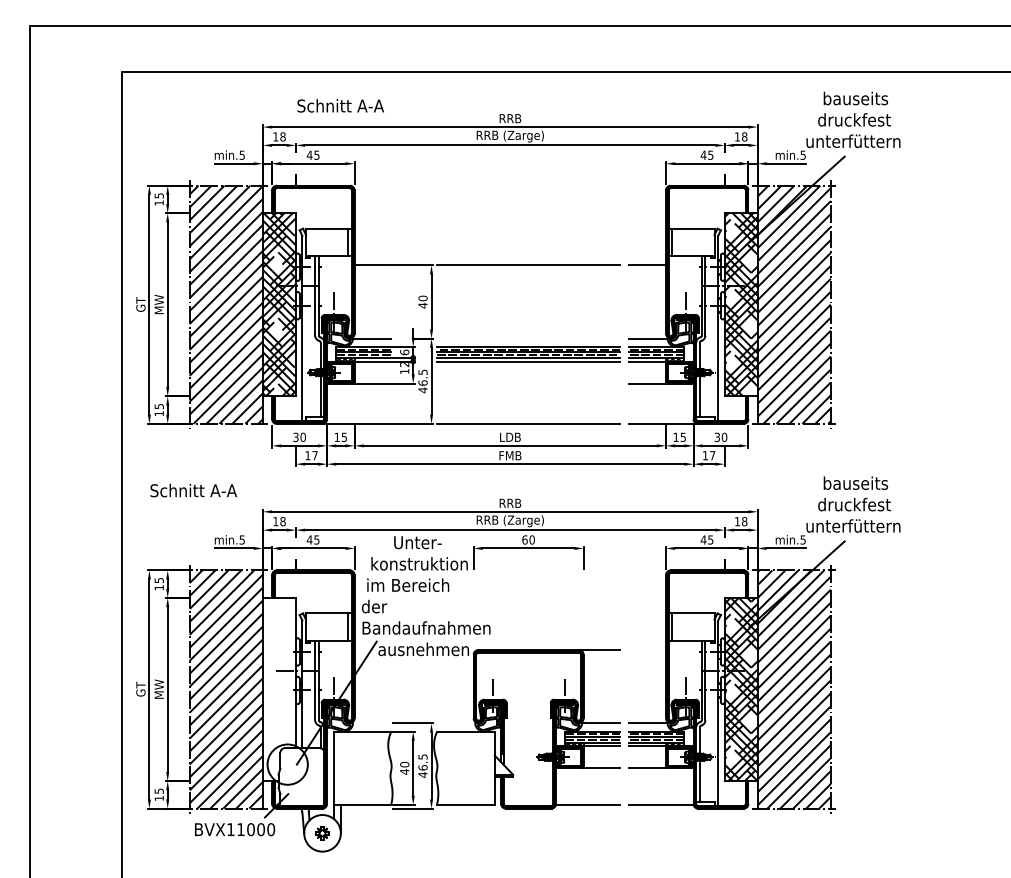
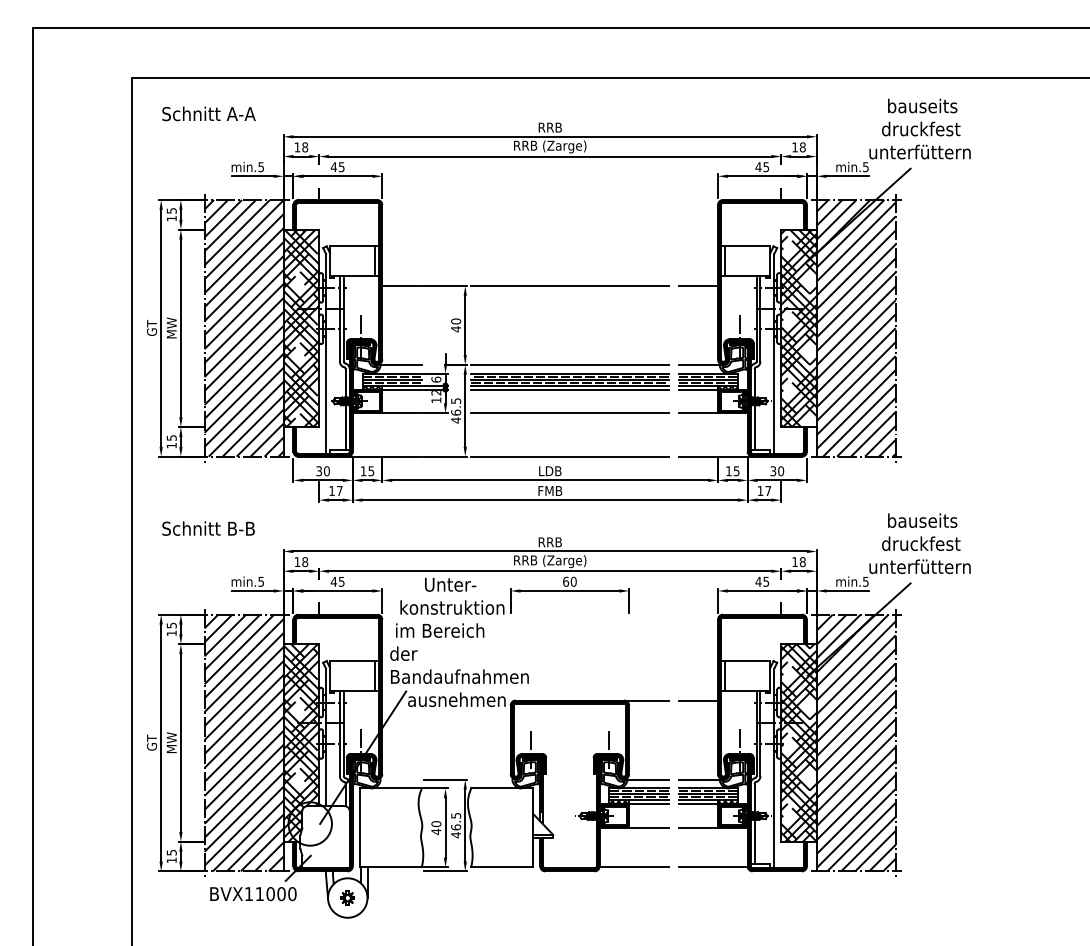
text: (340, 105) -> (208, 113), moved
line: (528, 338) -> (569, 364), added
line: (528, 383) -> (569, 413), added
text: (223, 490) -> (241, 528), Schnitt A-A -> Schnitt B-B
line: (647, 650) -> (698, 700), added
hatch: (278, 689) -> (300, 743), added

